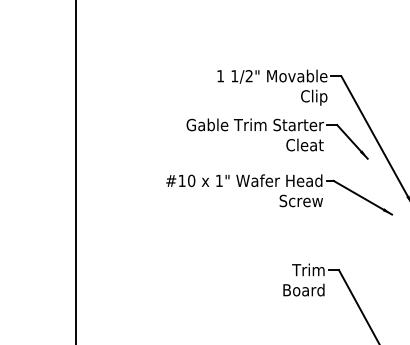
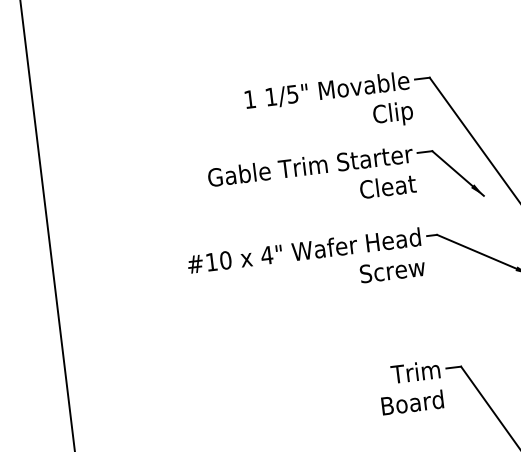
text: (248, 76) -> (291, 94), 1/2" -> 1/5"
text: (219, 180) -> (267, 254), 1" -> 4"

